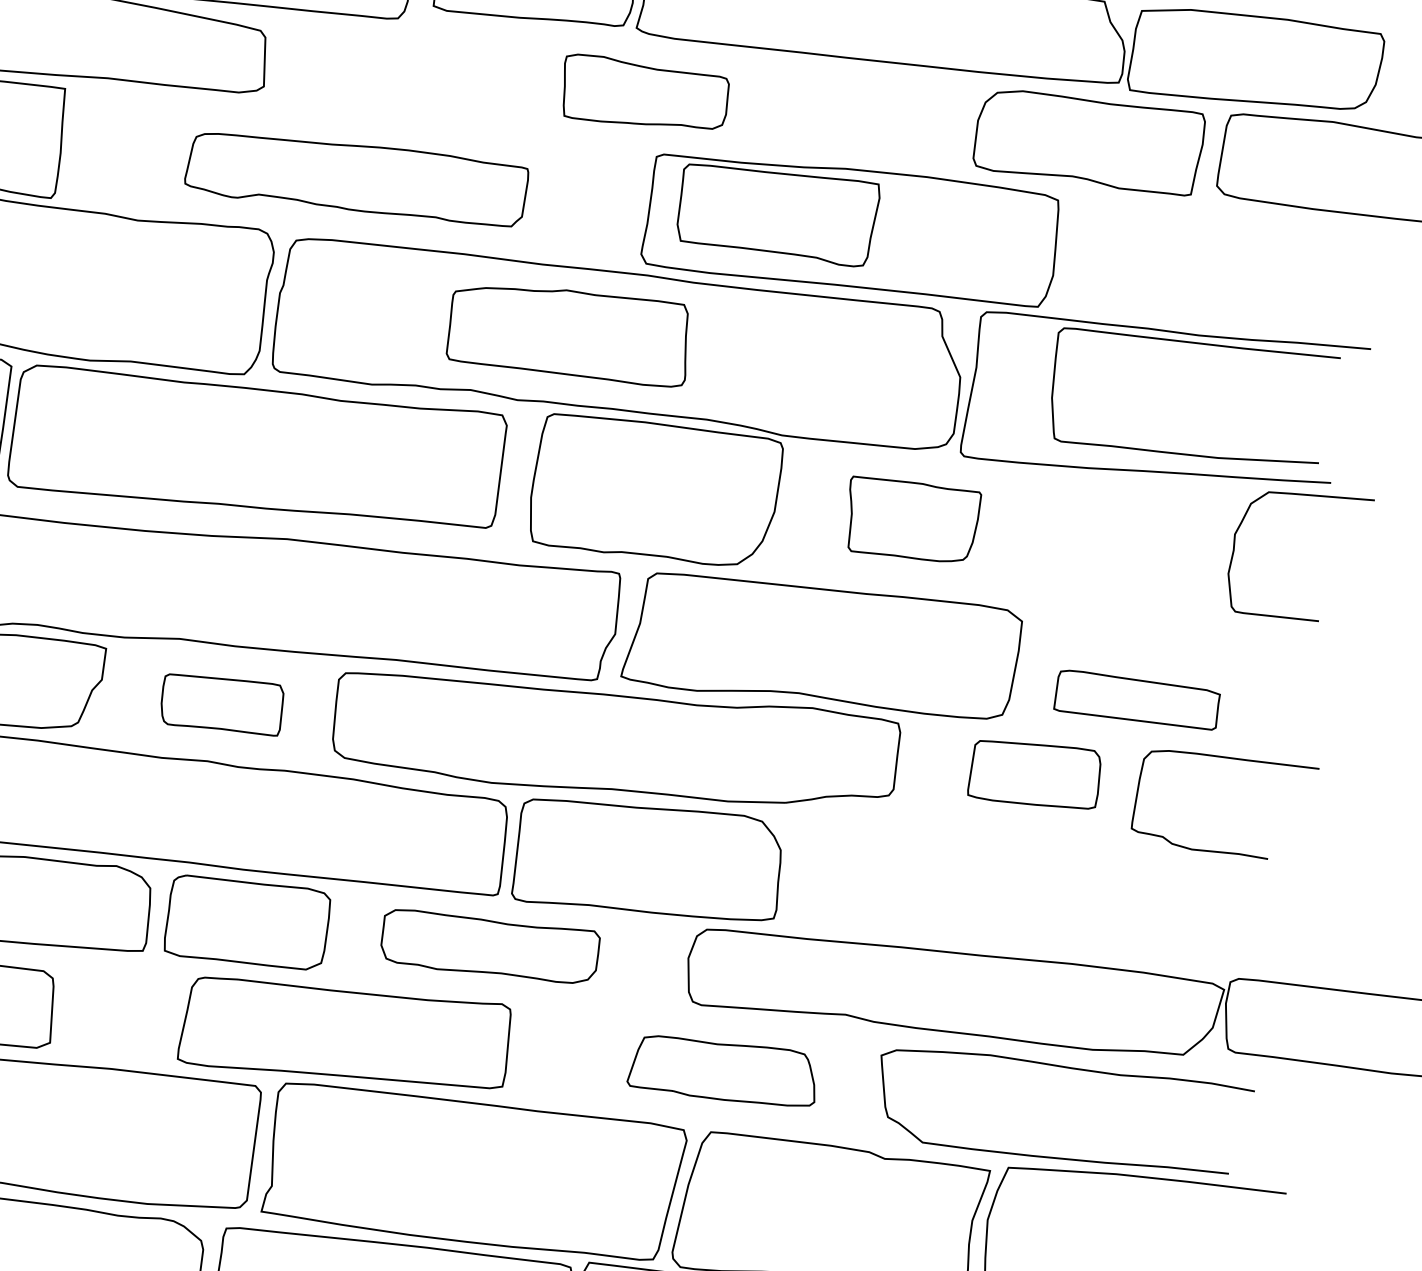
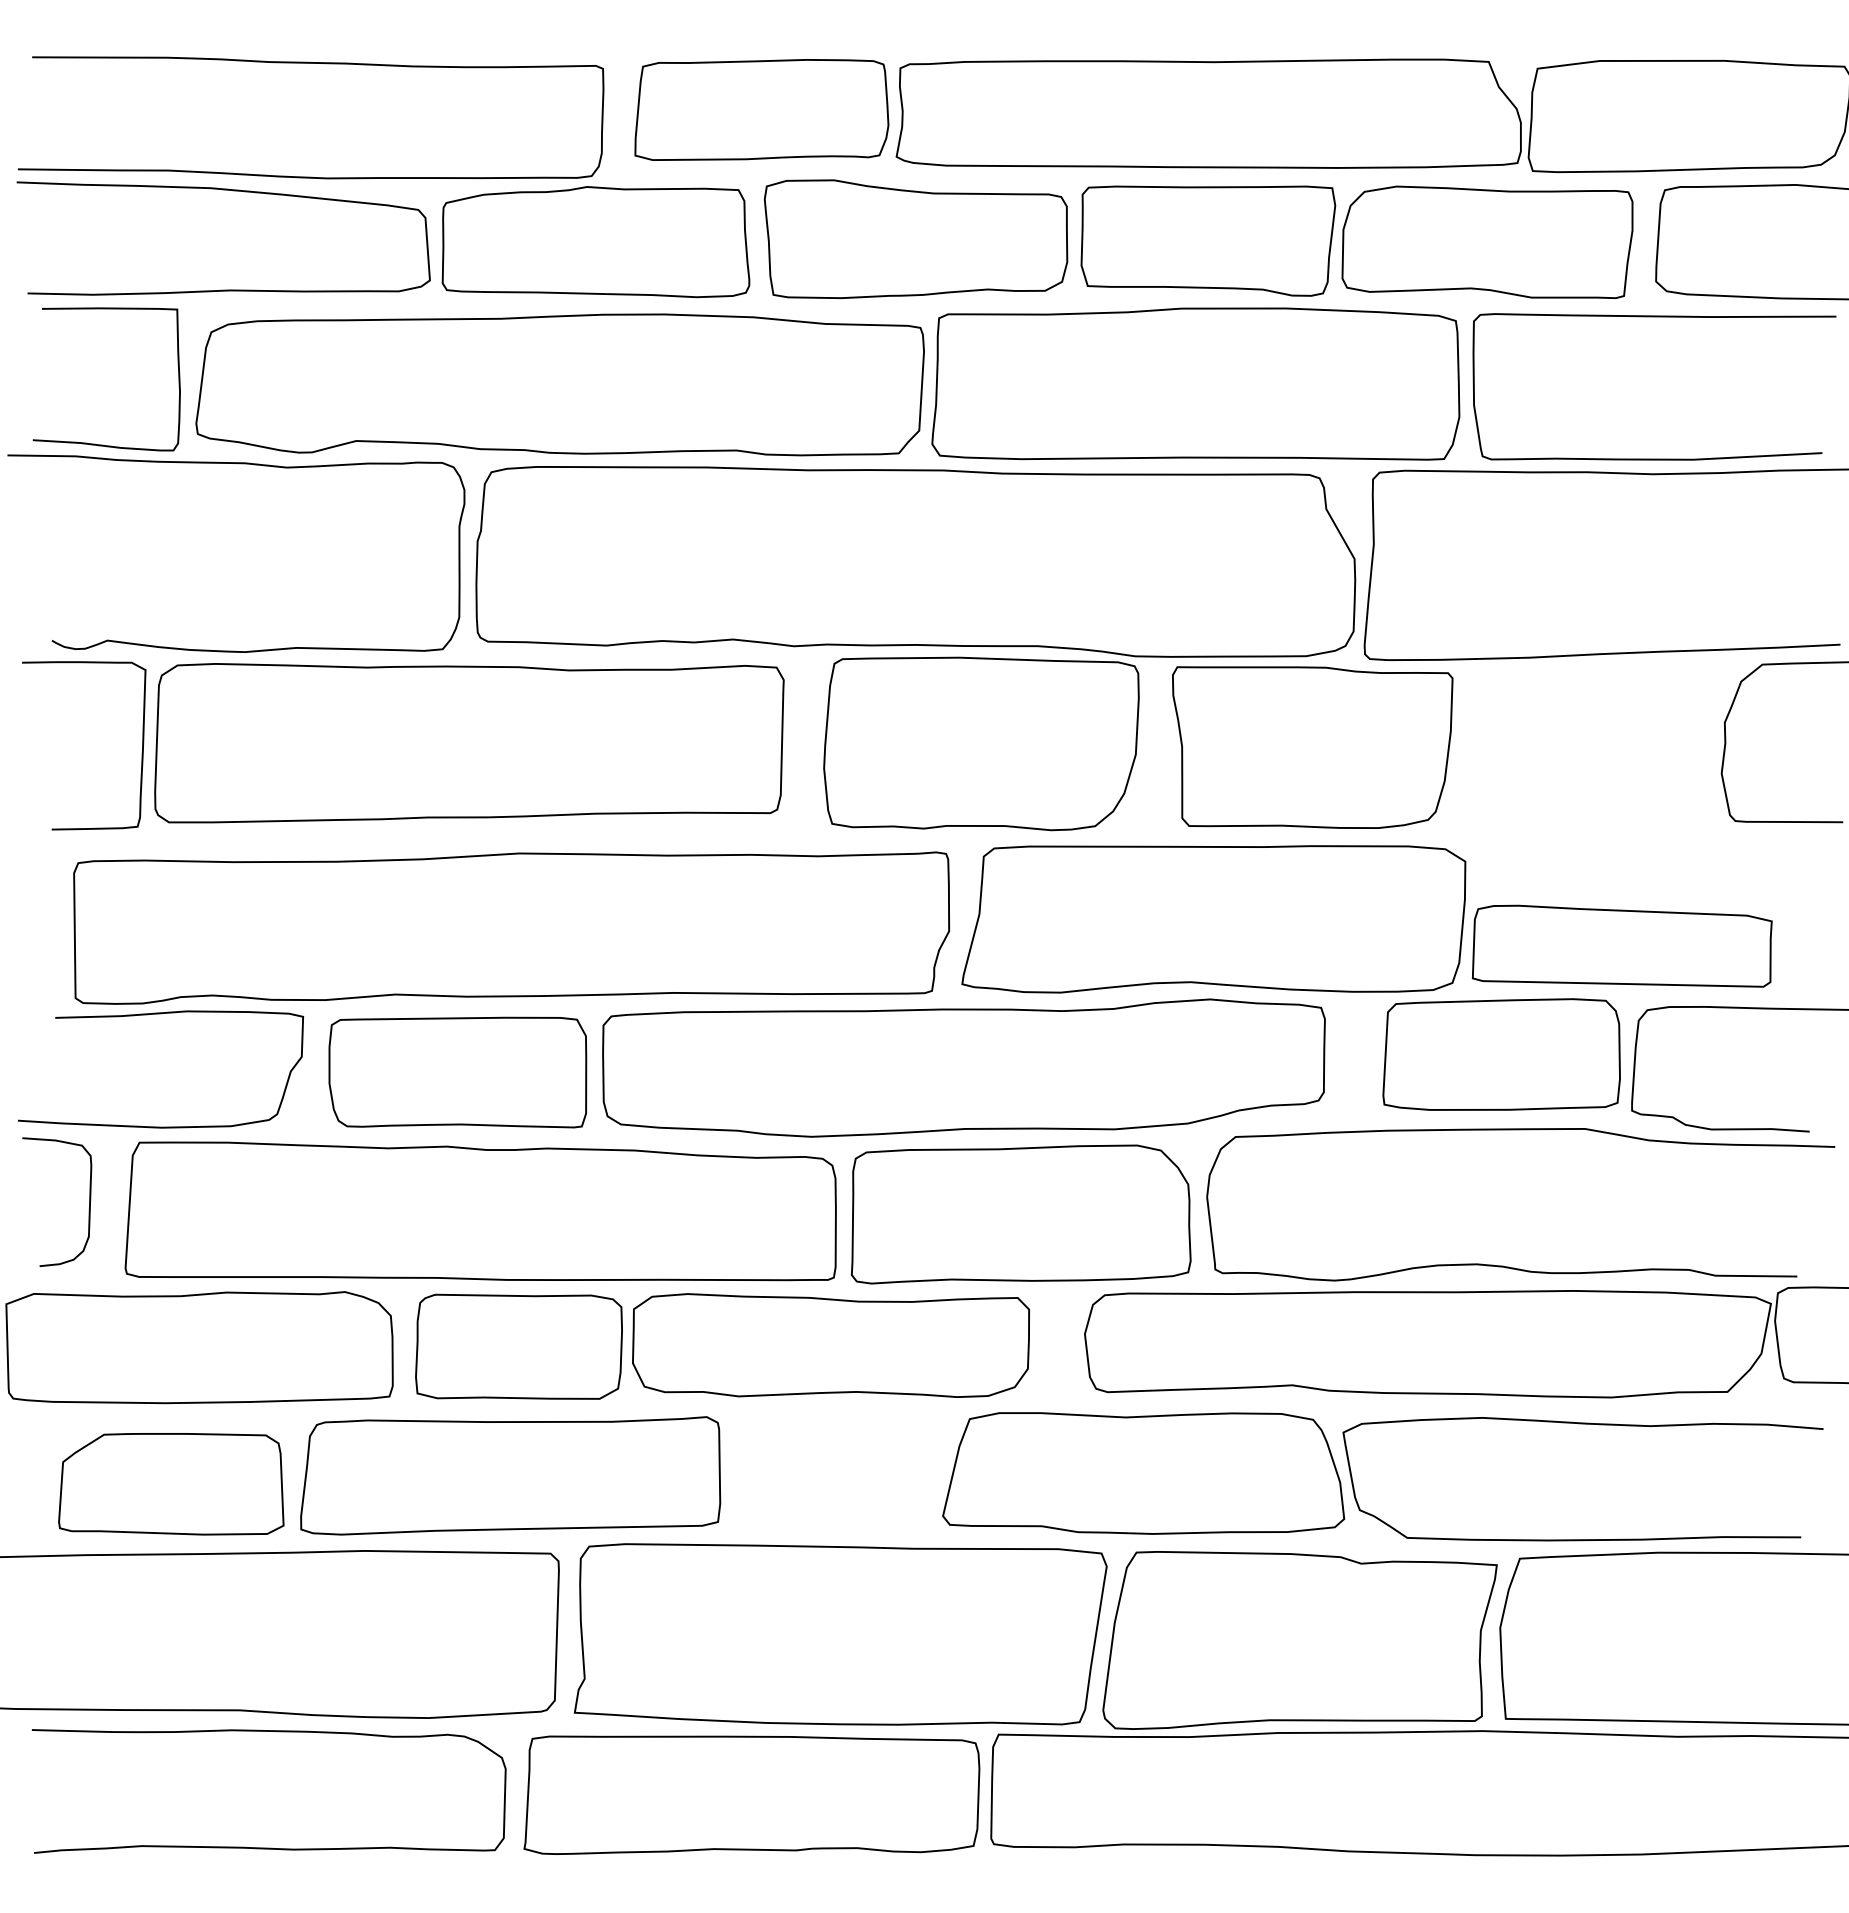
part: (644, 93) -> (915, 239), size x1.43
part: (356, 177) -> (559, 384), size x1.67
part: (778, 215) -> (1208, 240), moved
part: (568, 334) -> (595, 242), moved
curve: (1199, 344) -> (1654, 317), moved
part: (912, 520) -> (1312, 747), size x1.67
part: (1136, 699) -> (1621, 945), size x1.43
part: (221, 704) -> (457, 1072), size x1.67
part: (1034, 774) -> (1501, 1054), size x1.43
curve: (1023, 939) -> (1508, 1266), added
part: (489, 946) -> (830, 1345), size x1.43
part: (344, 1033) -> (510, 1475), moved
part: (722, 1071) -> (1143, 1473), size x1.67

